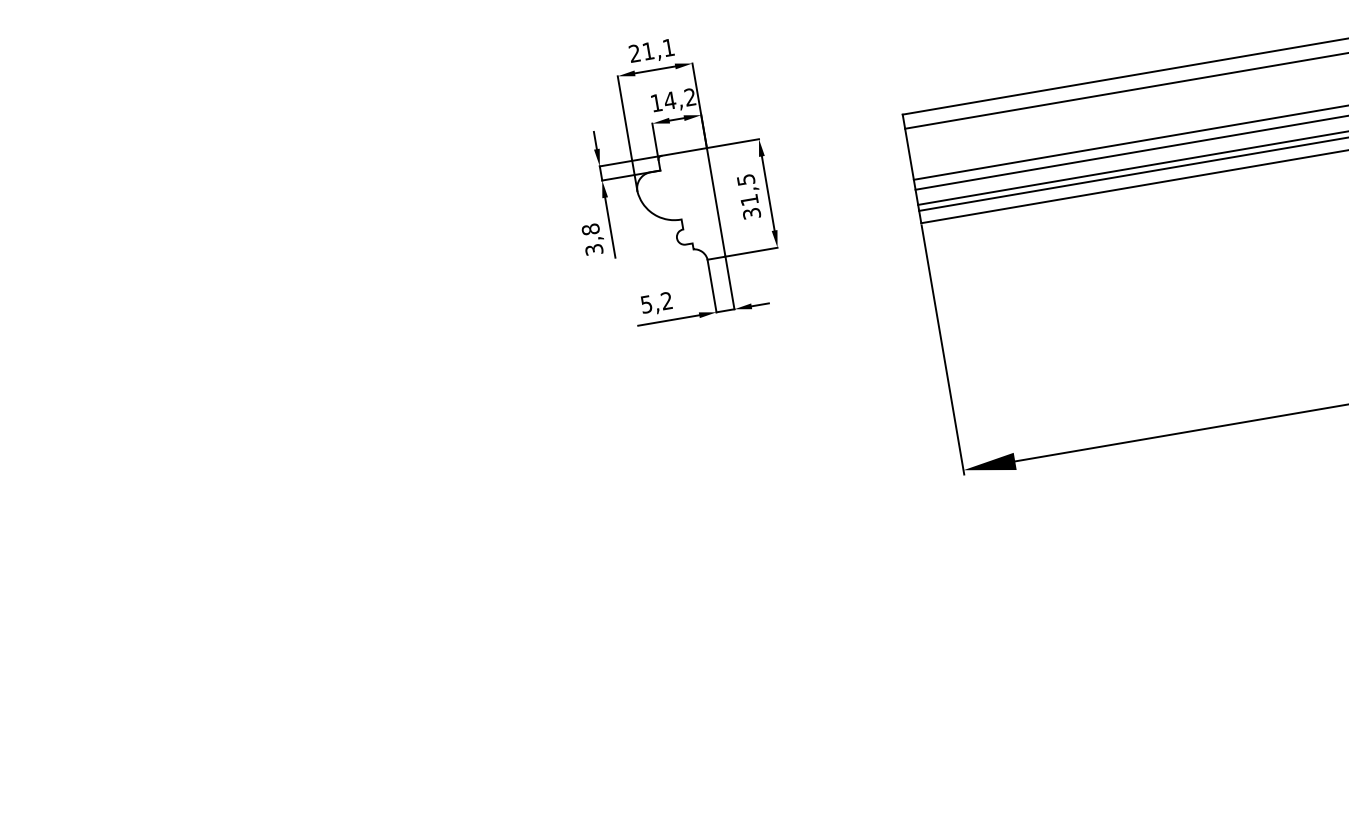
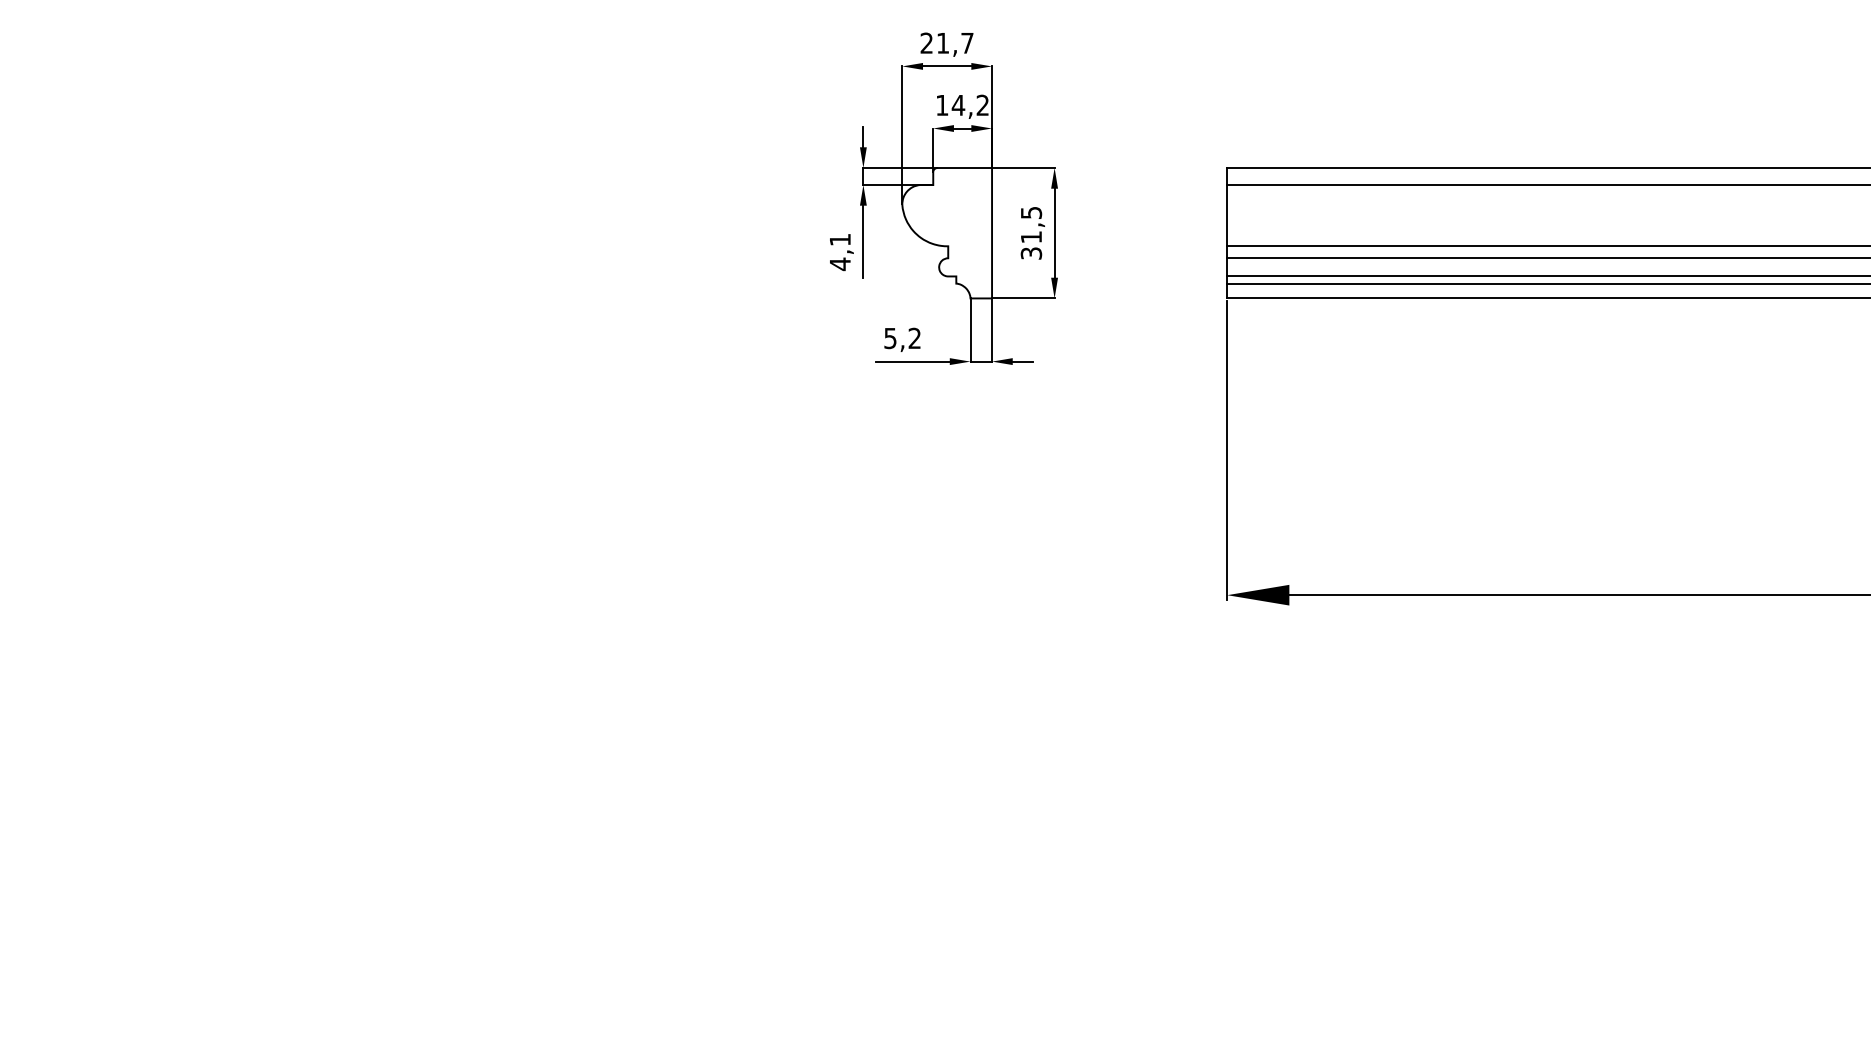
text: (668, 47) -> (967, 43), 21,1 -> 21,7
text: (591, 240) -> (839, 252), 3,8 -> 4,1

